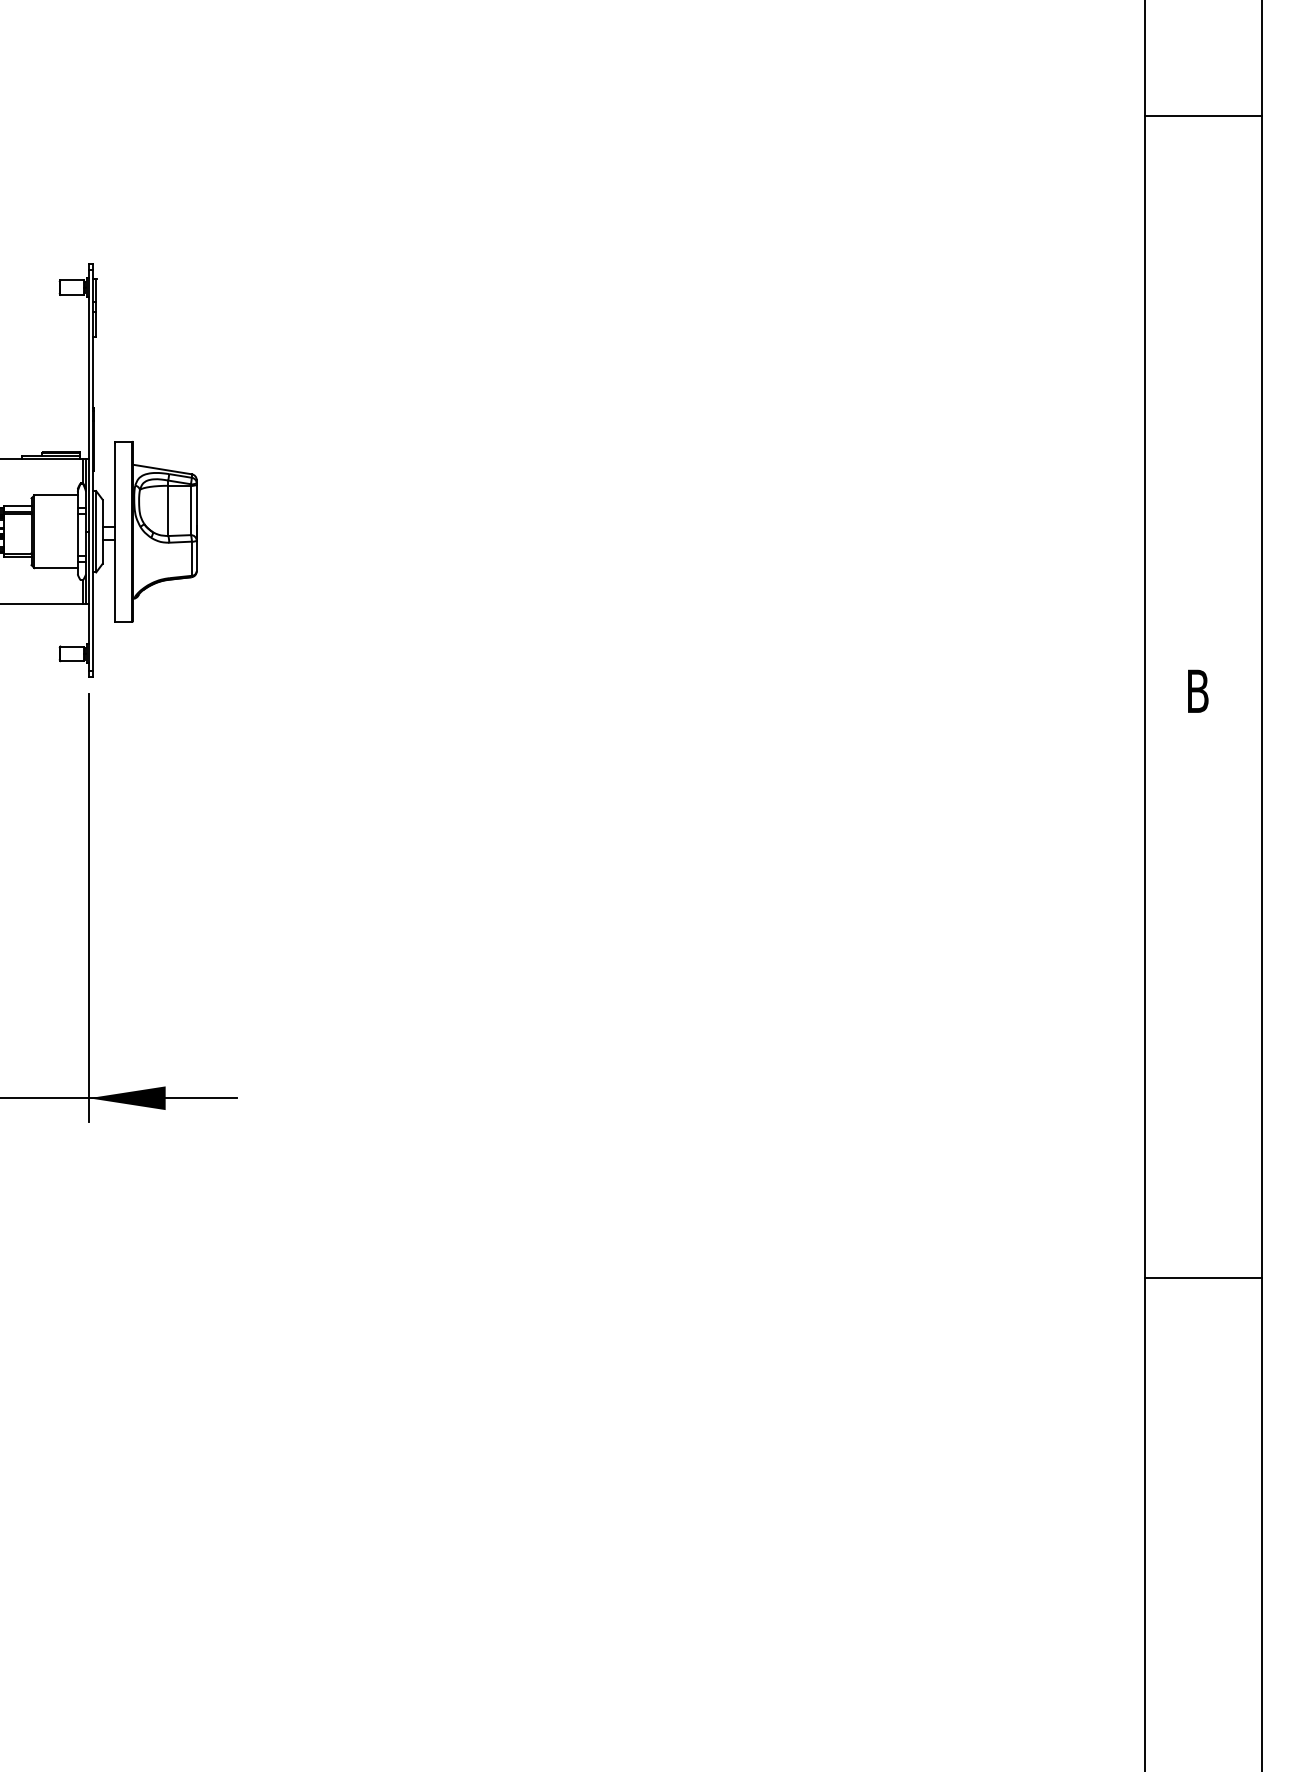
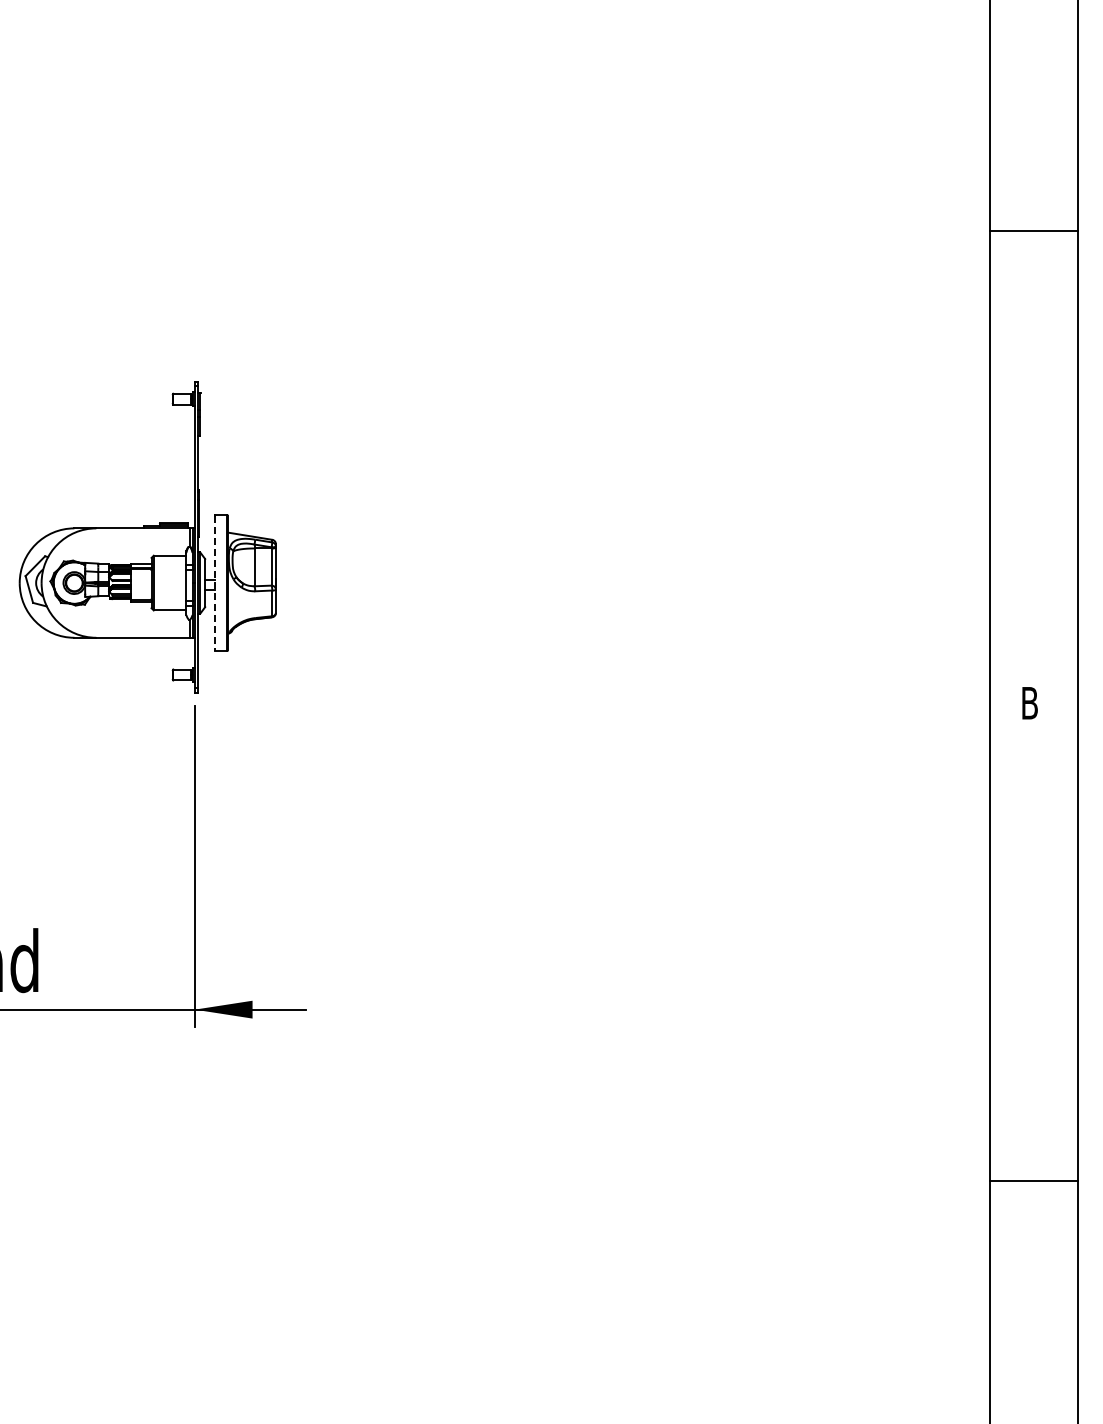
line: (1202, 115) -> (1033, 230), moved
line: (115, 533) -> (214, 584), solid -> dashed
line: (1202, 1278) -> (1033, 1181), moved

